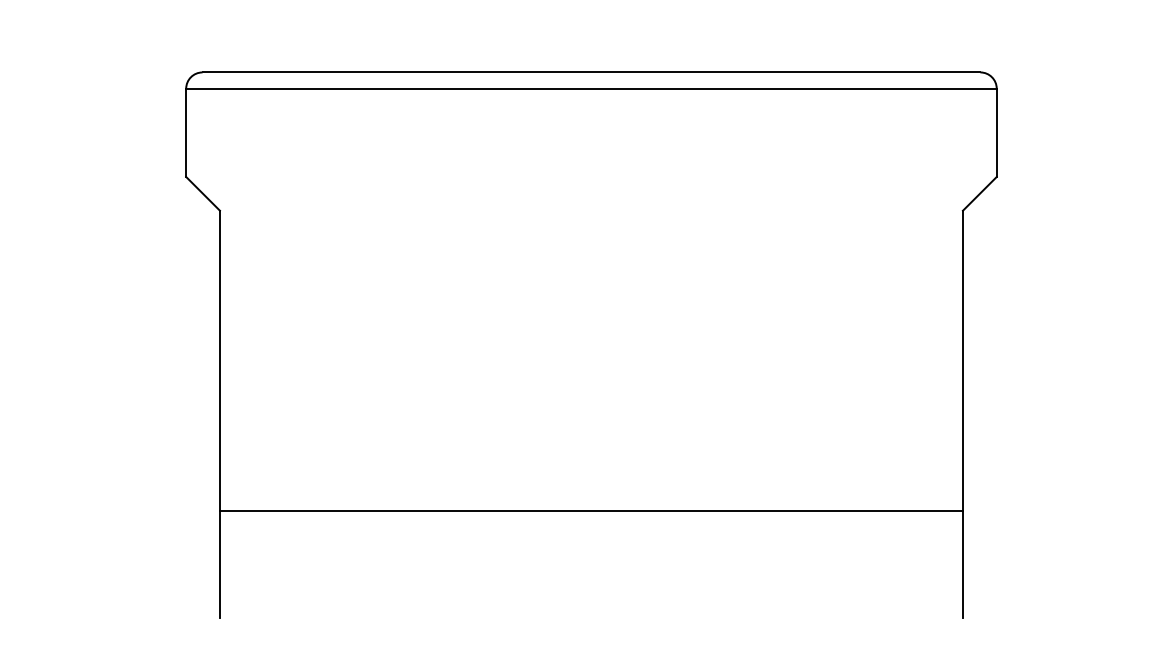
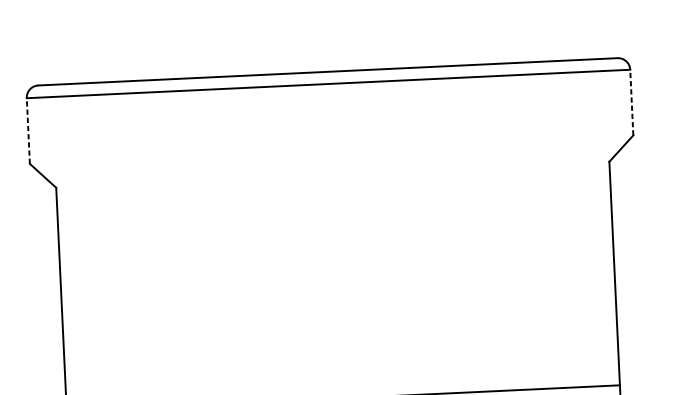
line: (186, 132) -> (28, 130), solid -> dashed
line: (996, 132) -> (631, 102), solid -> dashed

